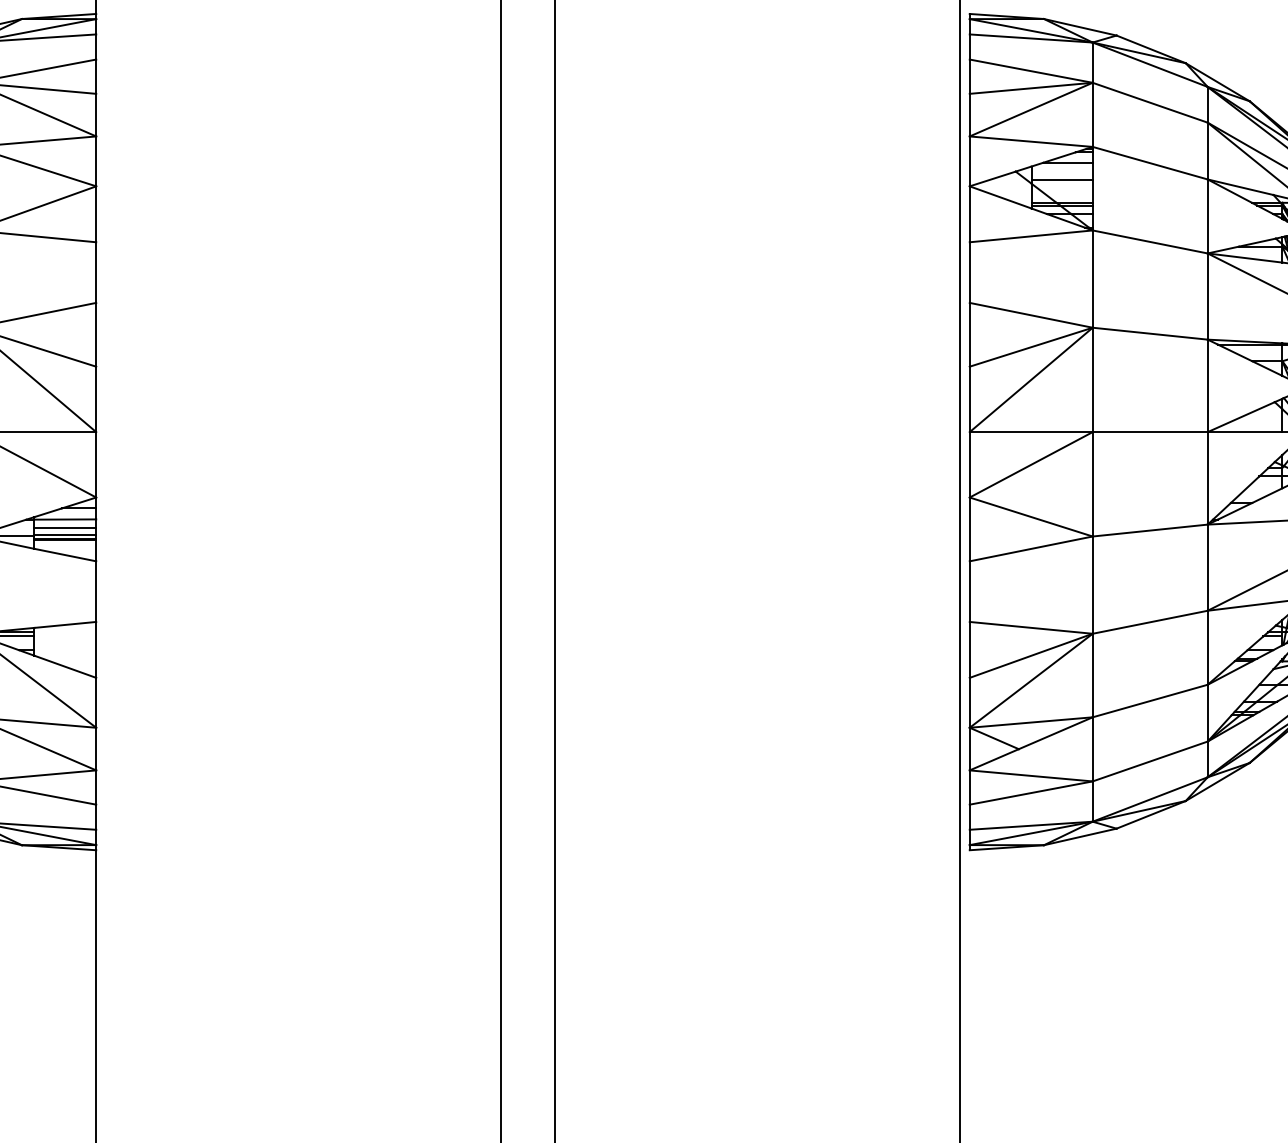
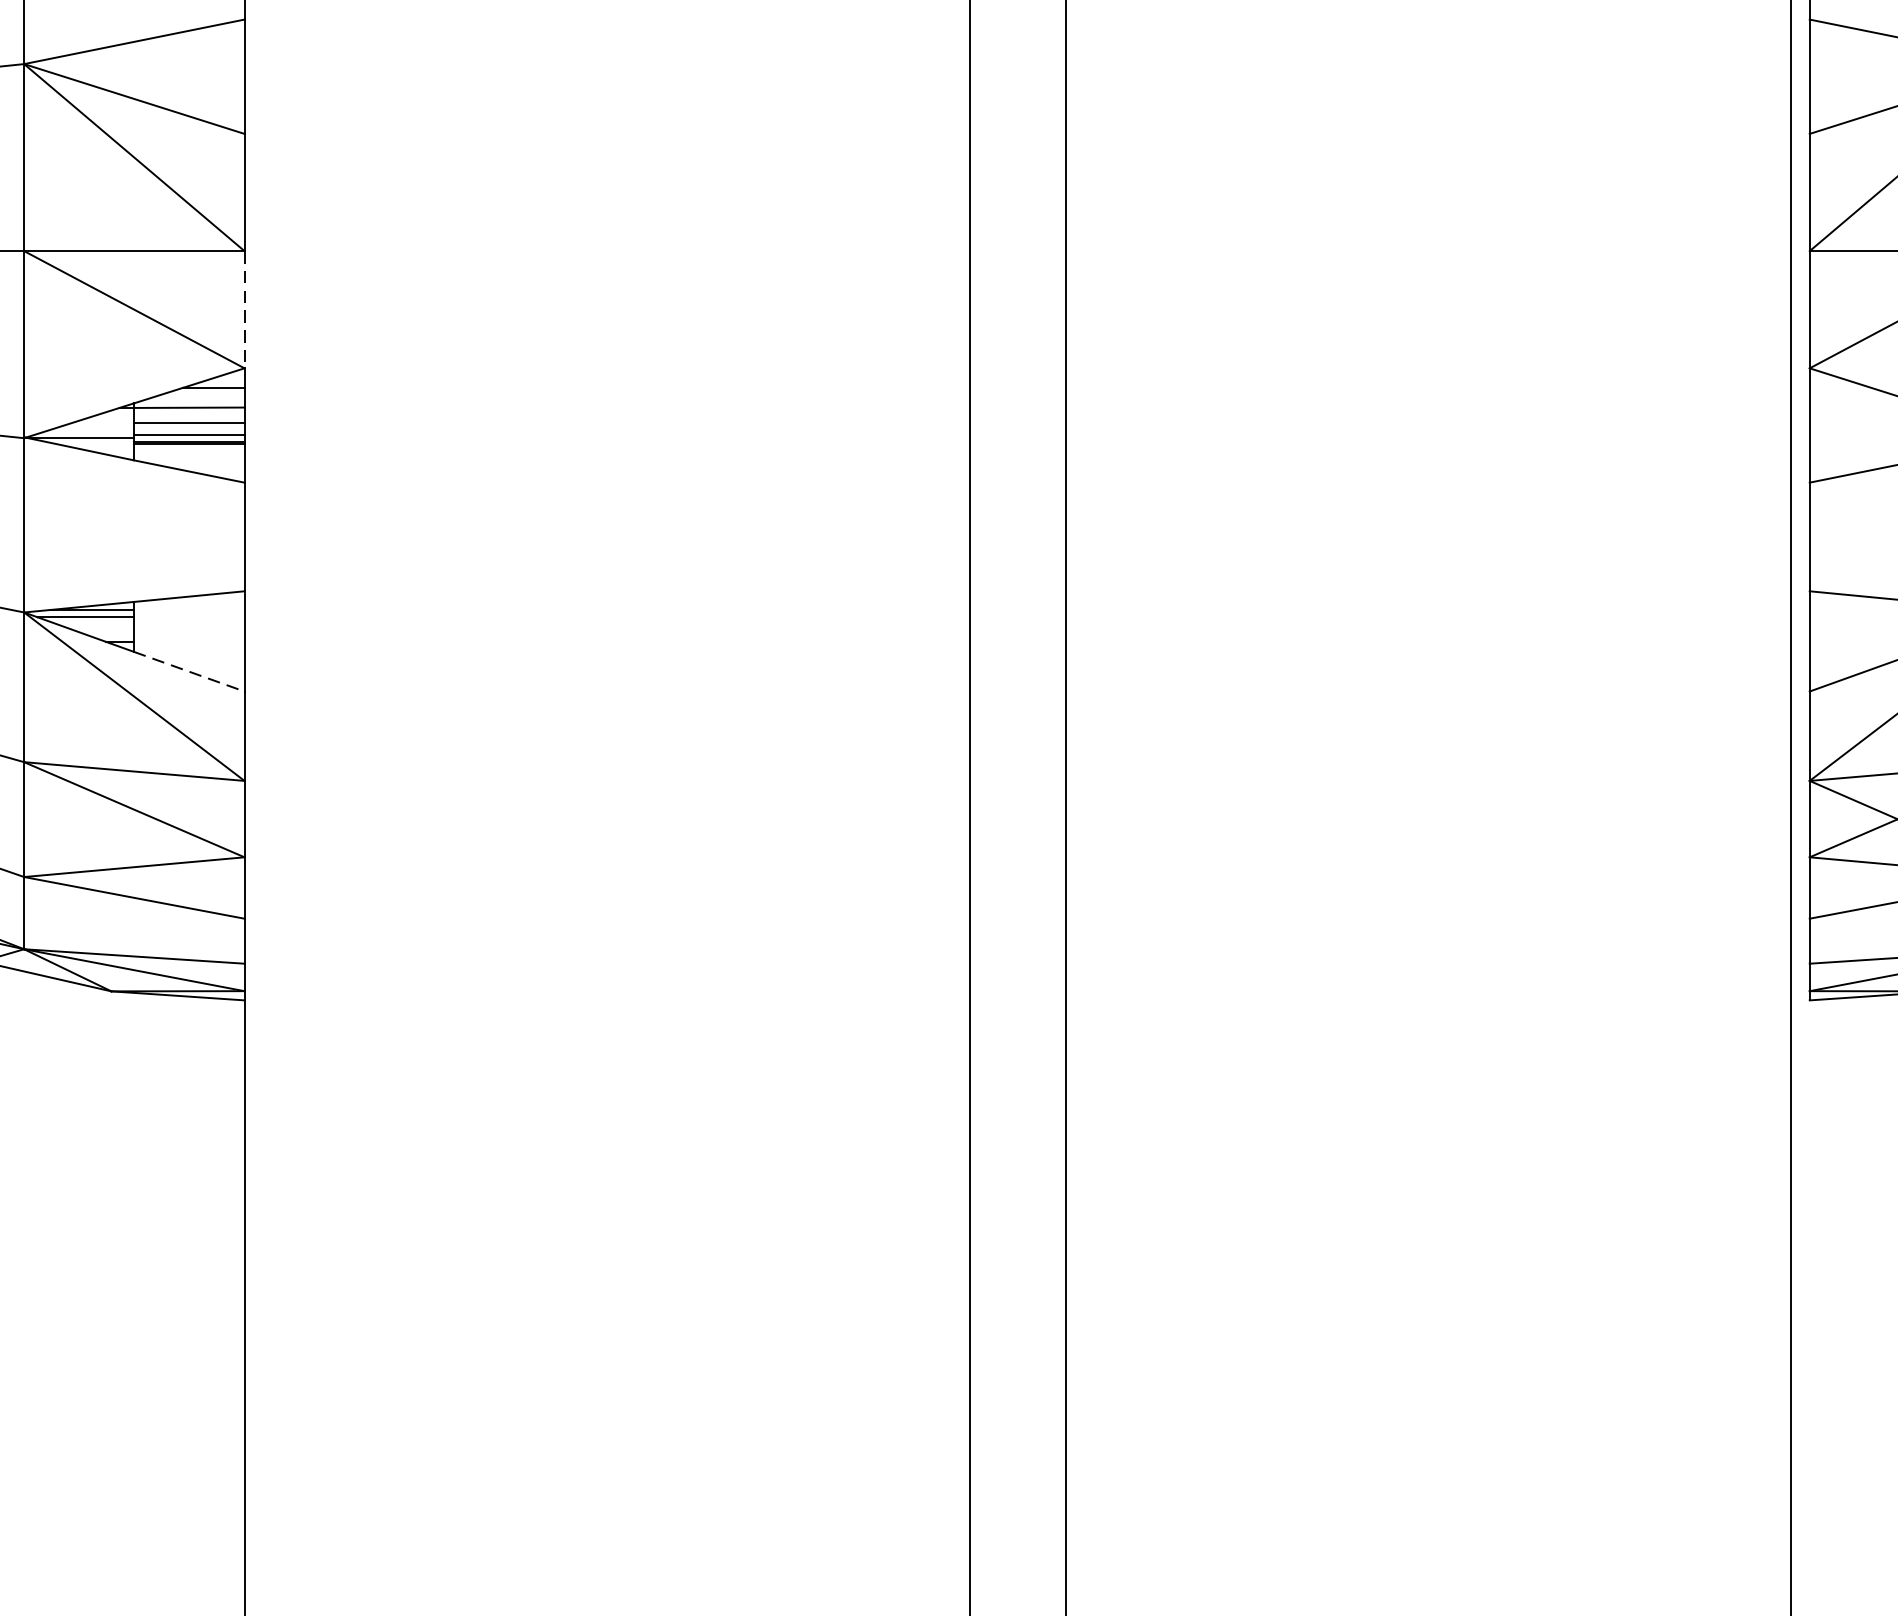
line: (96, 464) -> (244, 309), solid -> dashed
line: (65, 666) -> (189, 671), solid -> dashed

